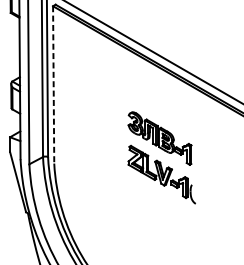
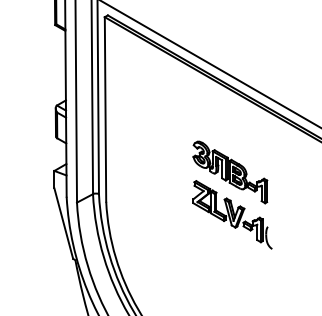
line: (53, 84) -> (105, 109), dashed -> solid

